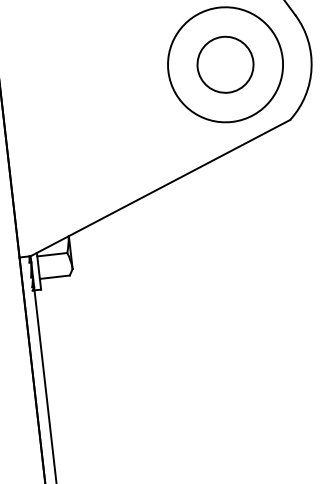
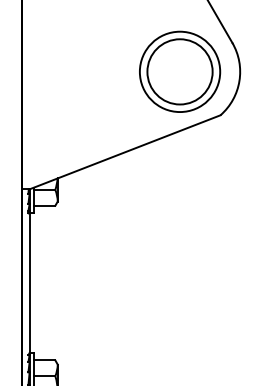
circle: (224, 64) -> (179, 71), size x1.67

